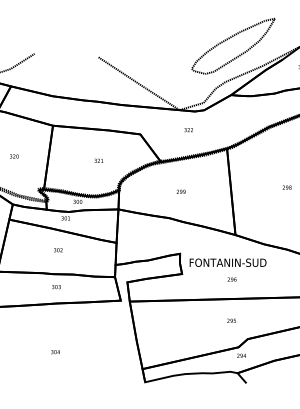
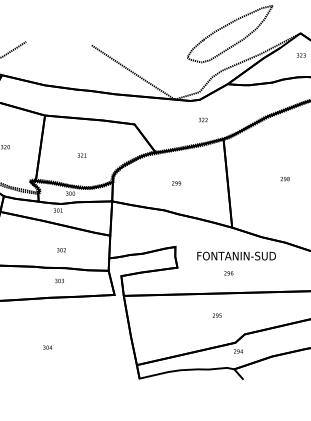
text: (188, 130) -> (202, 120), moved
text: (98, 160) -> (81, 155), moved
text: (58, 250) -> (61, 250), moved
text: (227, 262) -> (236, 255), moved
text: (56, 286) -> (59, 280), moved
text: (230, 320) -> (216, 315), moved

